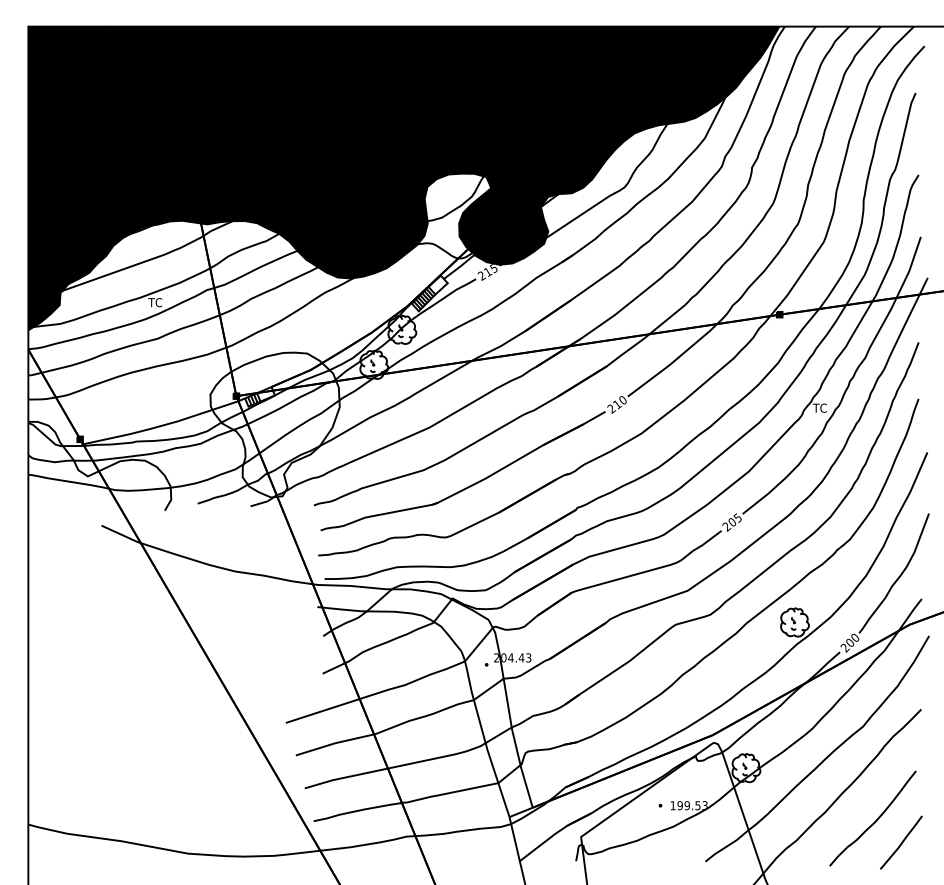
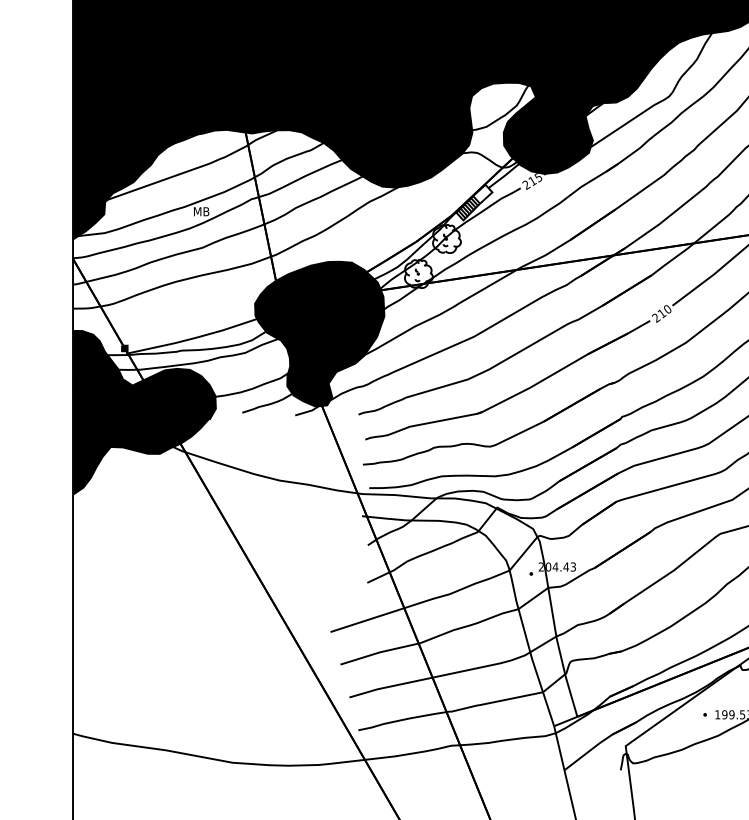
text: (156, 302) -> (201, 211), TC -> MB
fill: (274, 424) -> (319, 333), added
fill: (99, 503) -> (144, 412), added

